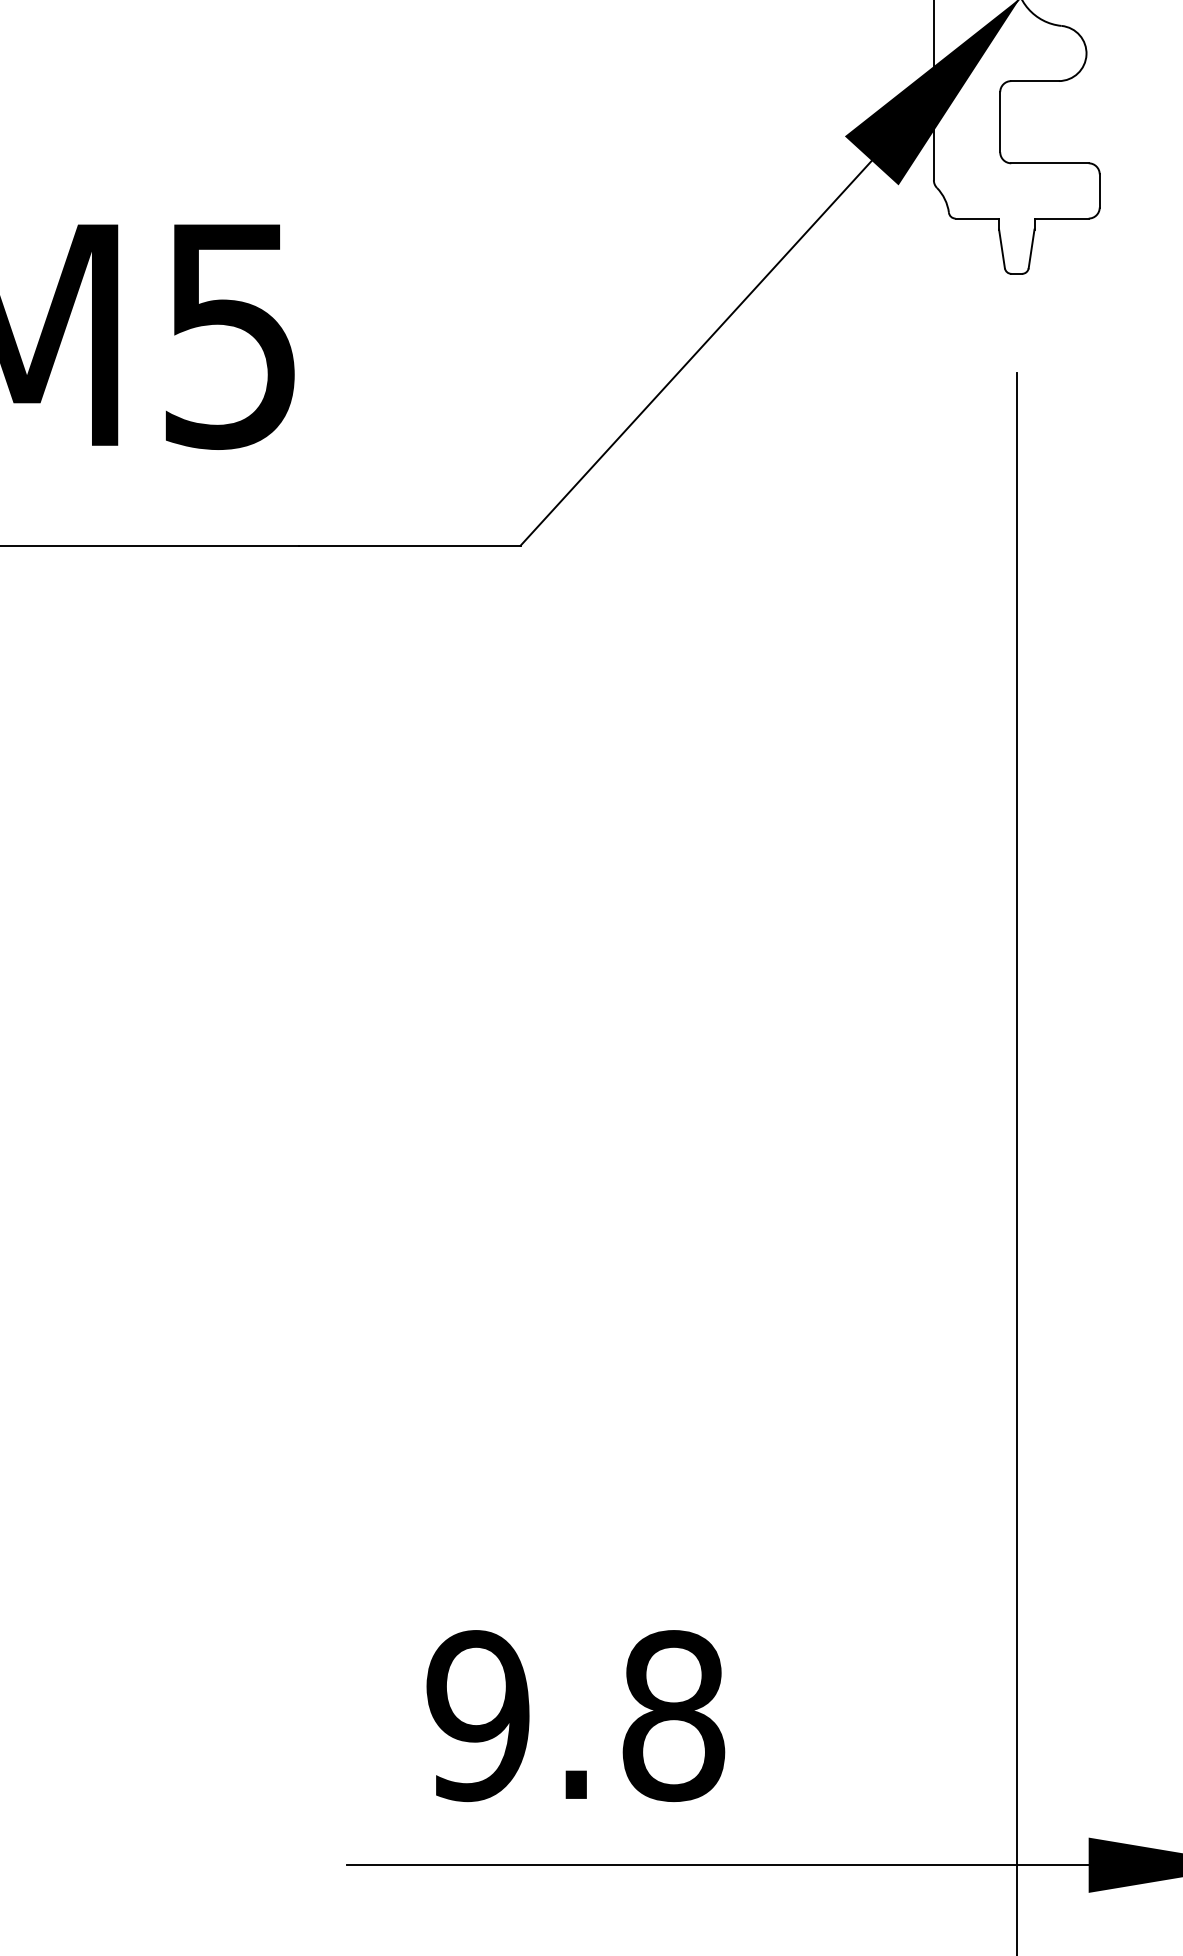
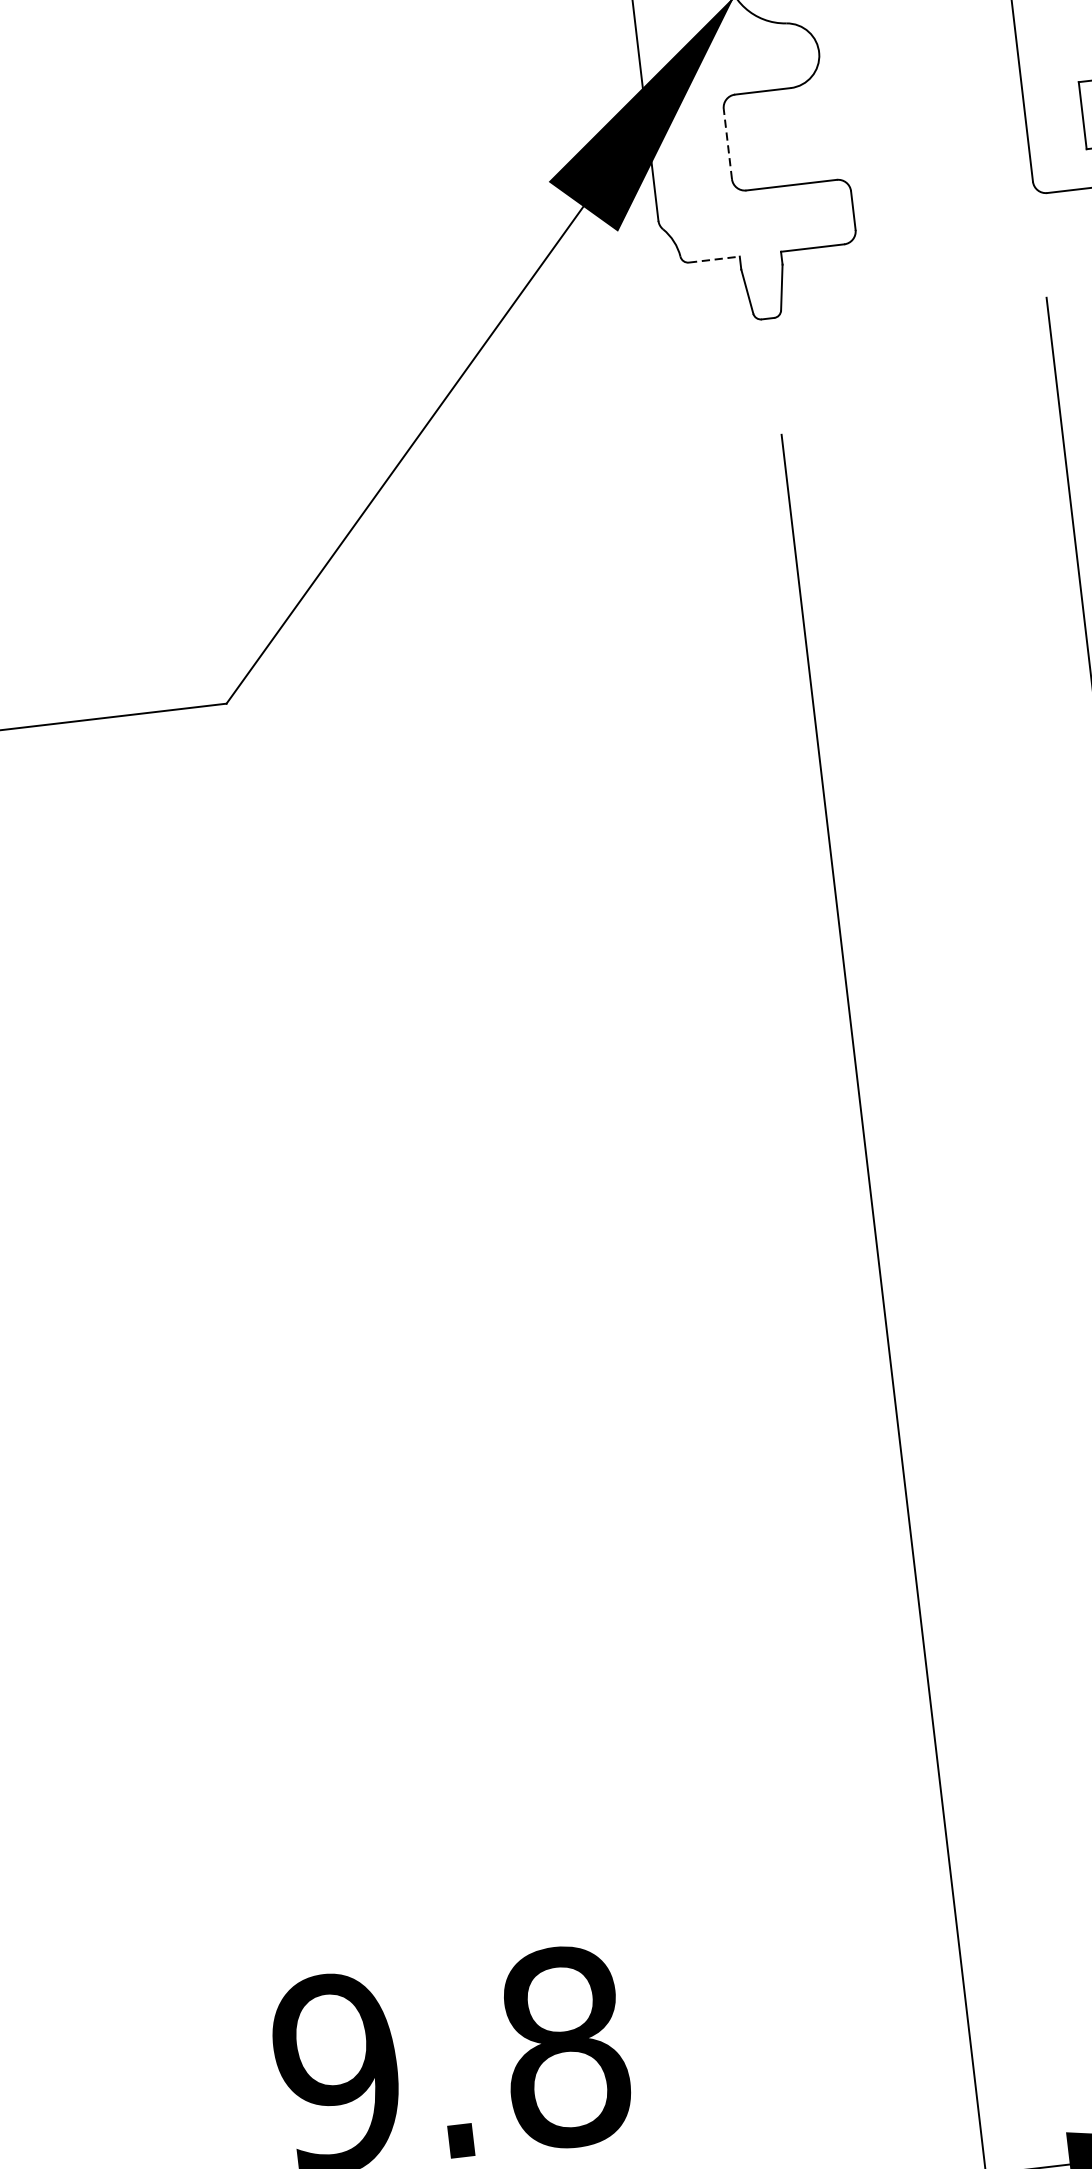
line: (1000, 121) -> (728, 143), solid -> dashed
line: (977, 218) -> (714, 259), solid -> dashed

